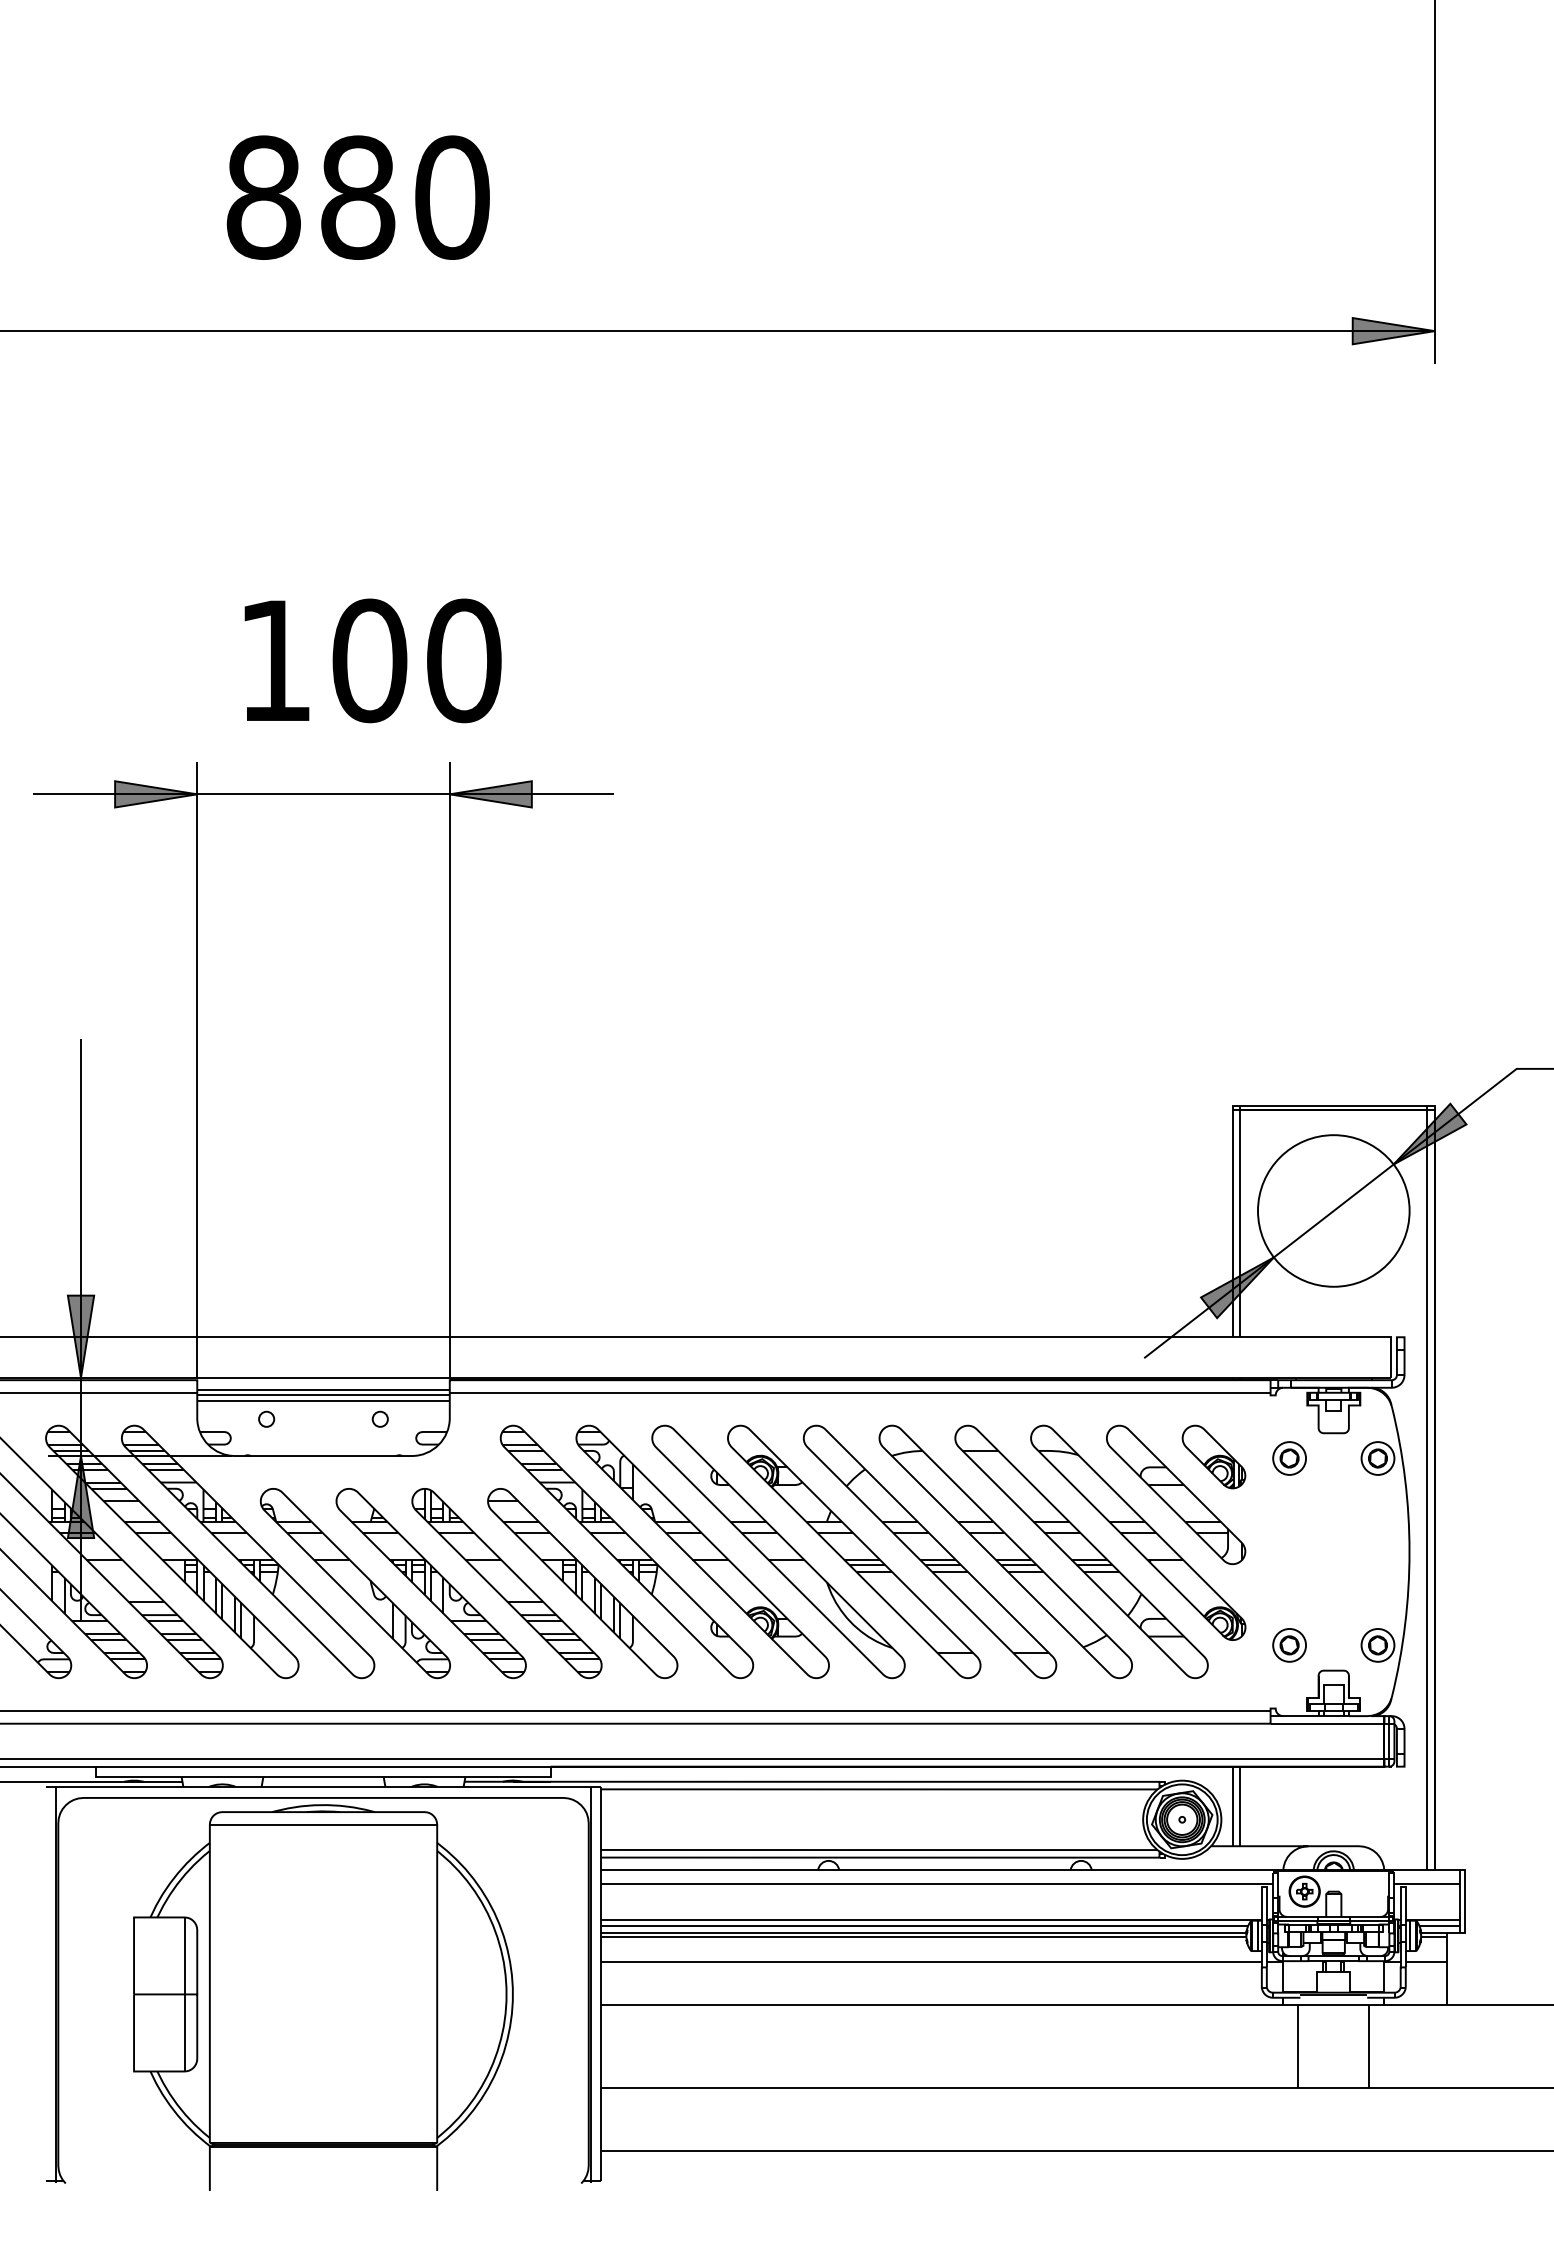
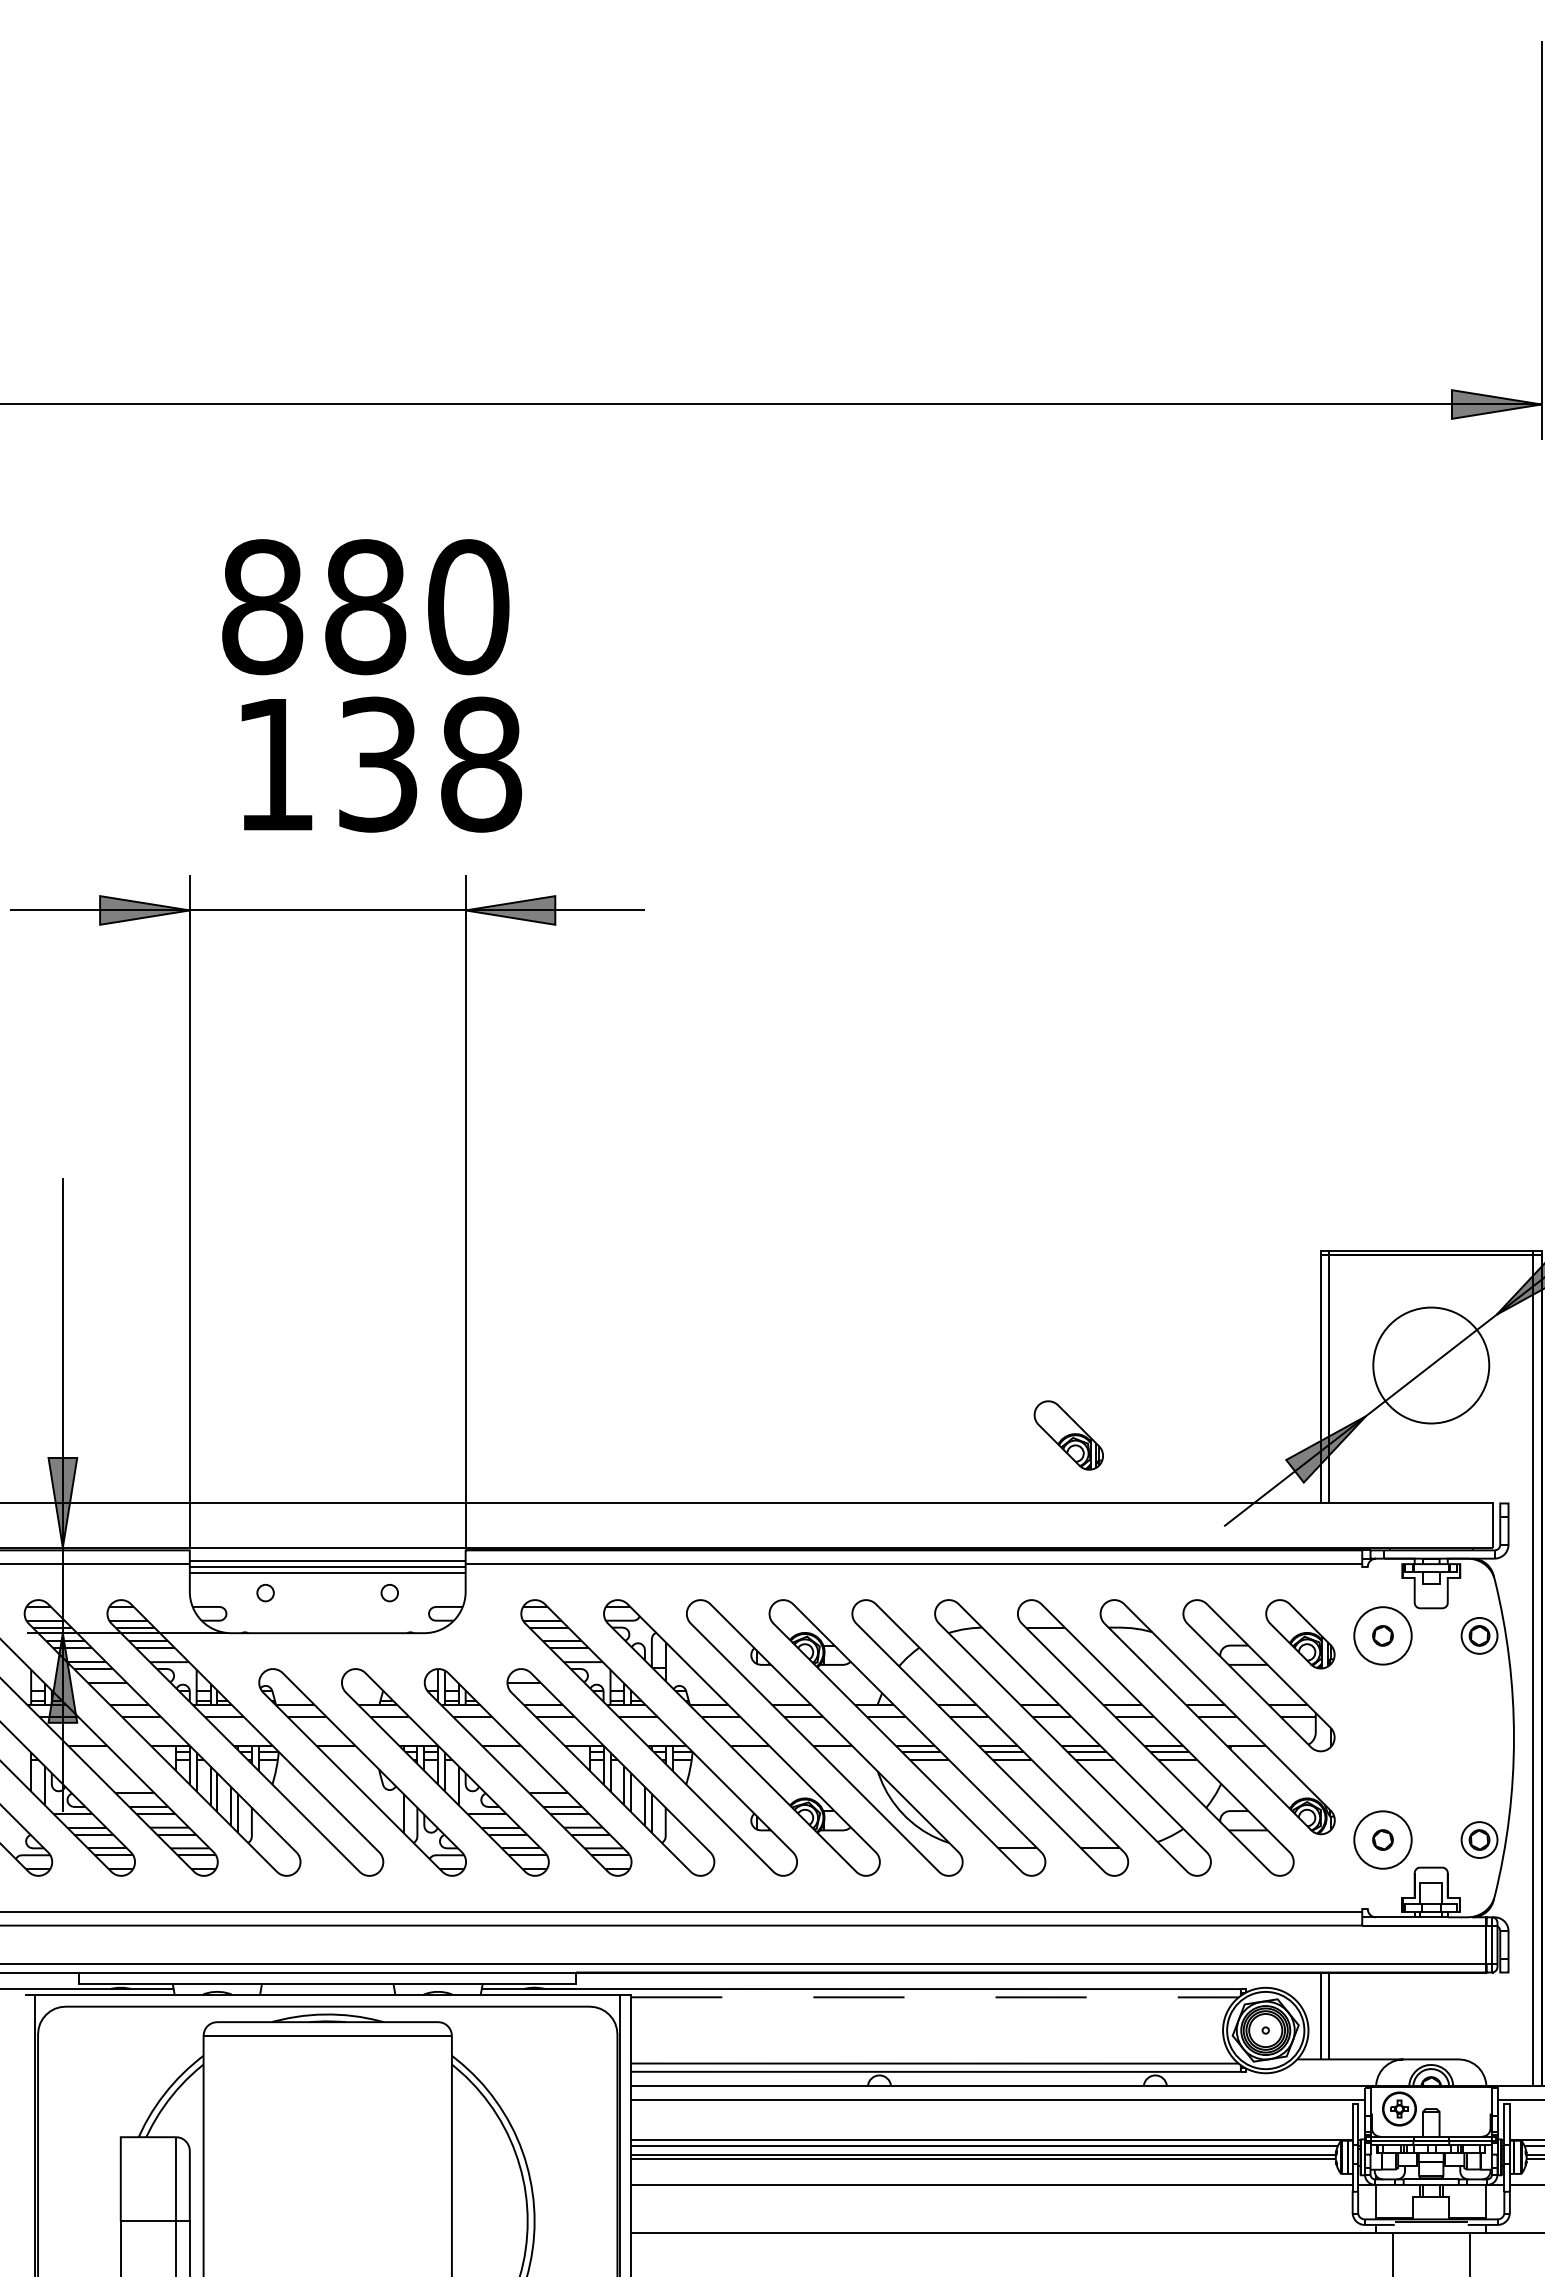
text: (357, 197) -> (364, 606), moved
text: (416, 660) -> (429, 764), 100 -> 138
circle: (1333, 1210) -> (1430, 1365), size x0.7
part: (1001, 1274) -> (1068, 1434), added
circle: (1289, 1458) -> (1382, 1635), size x1.6
circle: (1289, 1644) -> (1382, 1839), size x1.6
line: (879, 1789) -> (935, 1997), solid -> dashed

